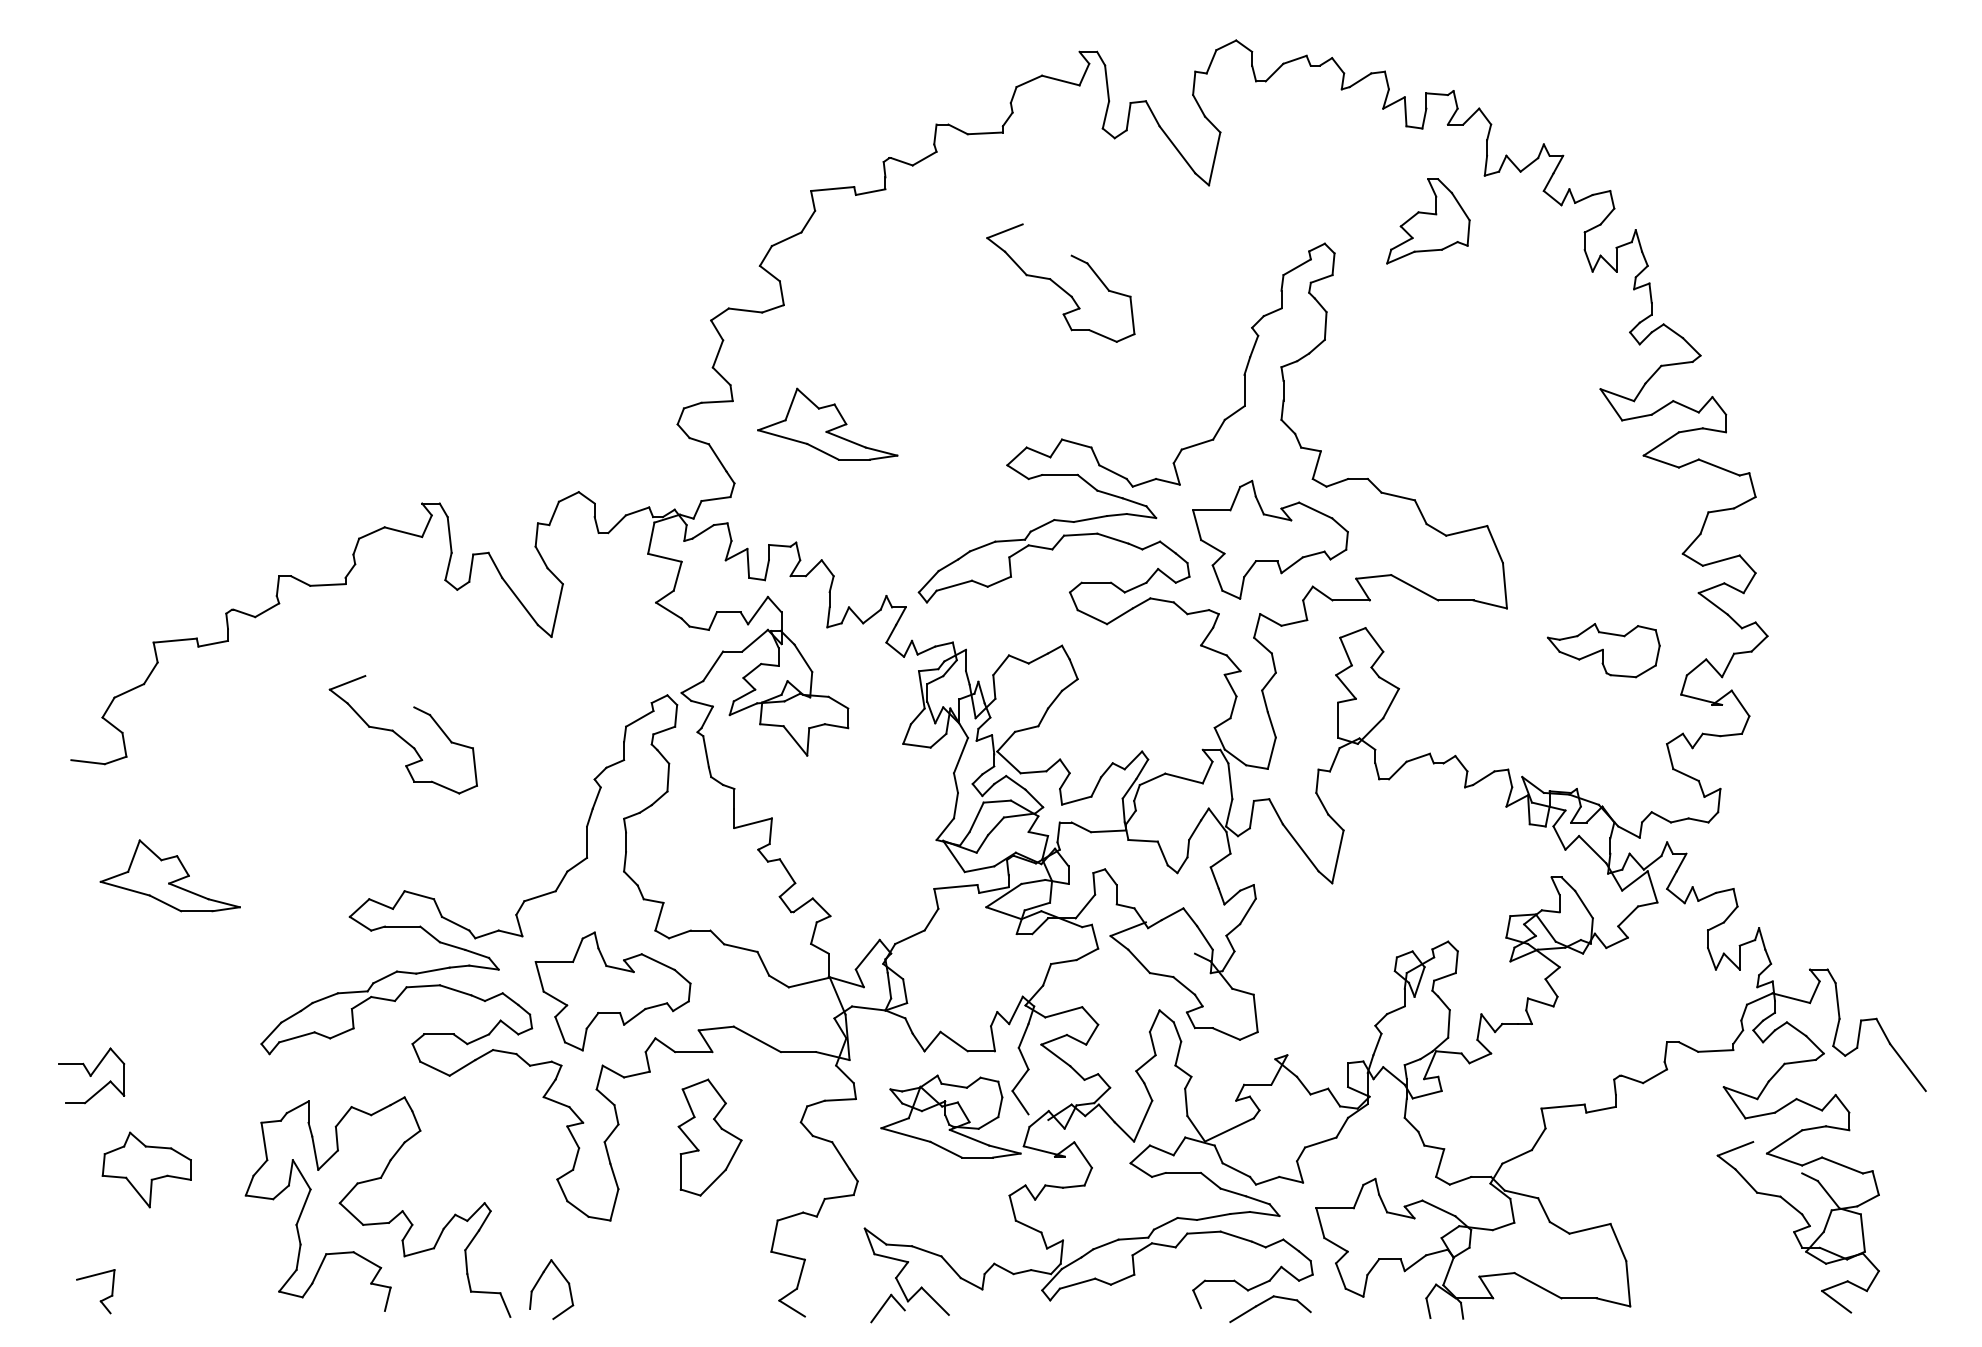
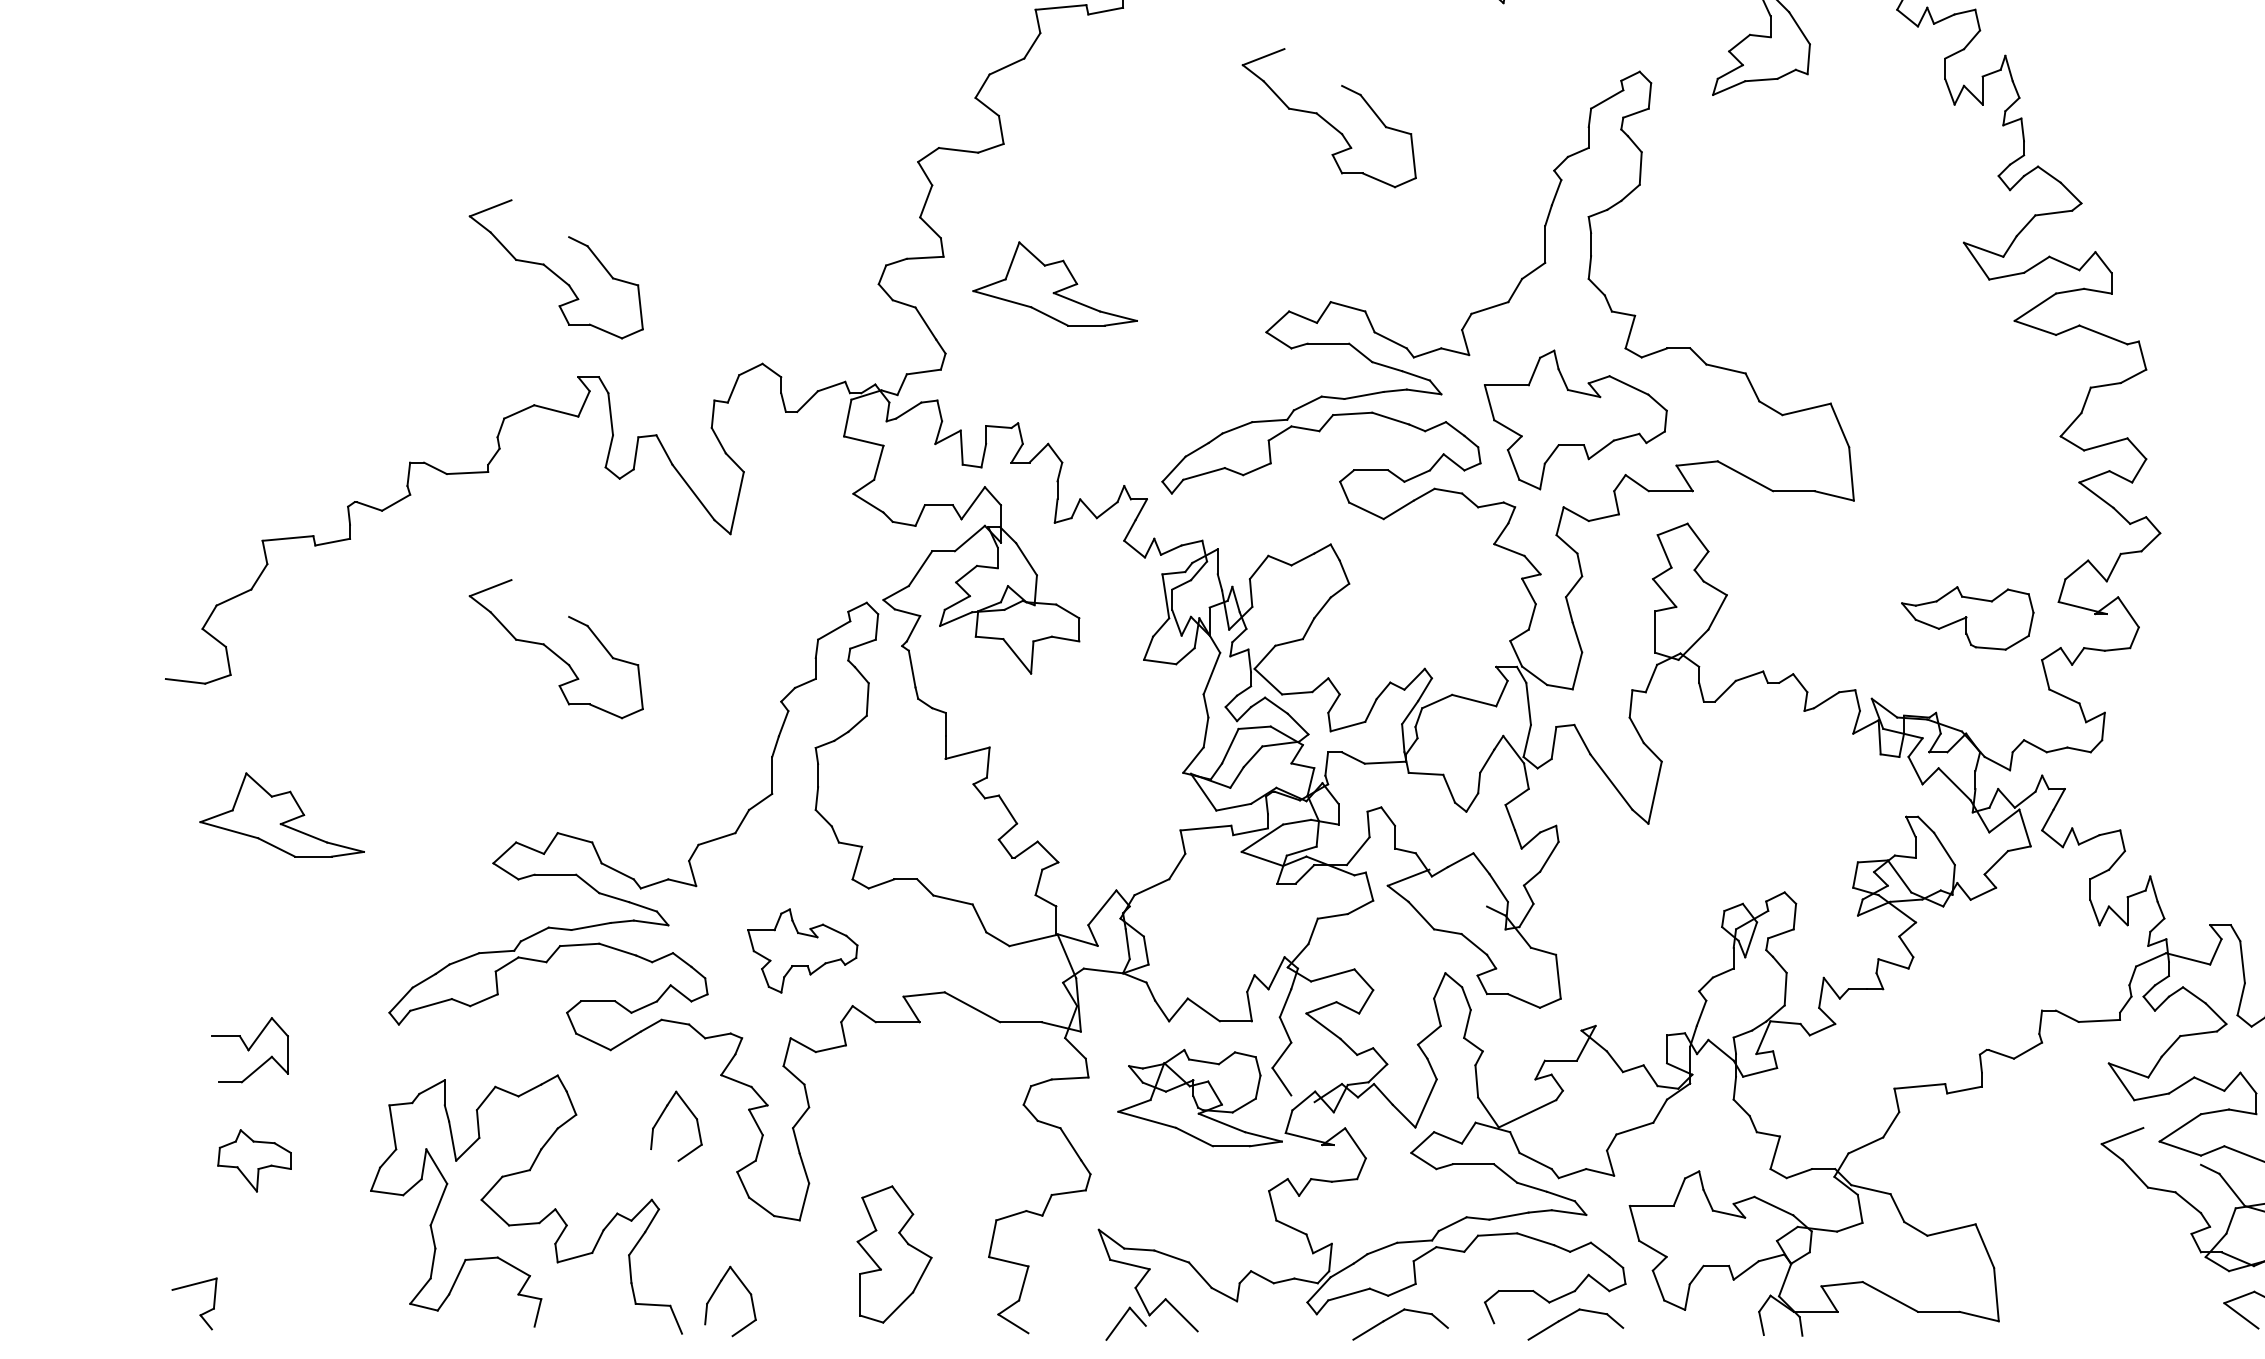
part: (402, 411) -> (555, 269), added
part: (1603, 650) -> (1967, 618), moved
part: (612, 991) -> (802, 951), size x0.6
part: (91, 1075) -> (249, 1049), moved
part: (492, 1133) -> (661, 1117), added
part: (709, 1137) -> (893, 1254), moved
part: (146, 1169) -> (254, 1160), size x0.7
part: (1116, 1302) -> (1394, 1316), added

